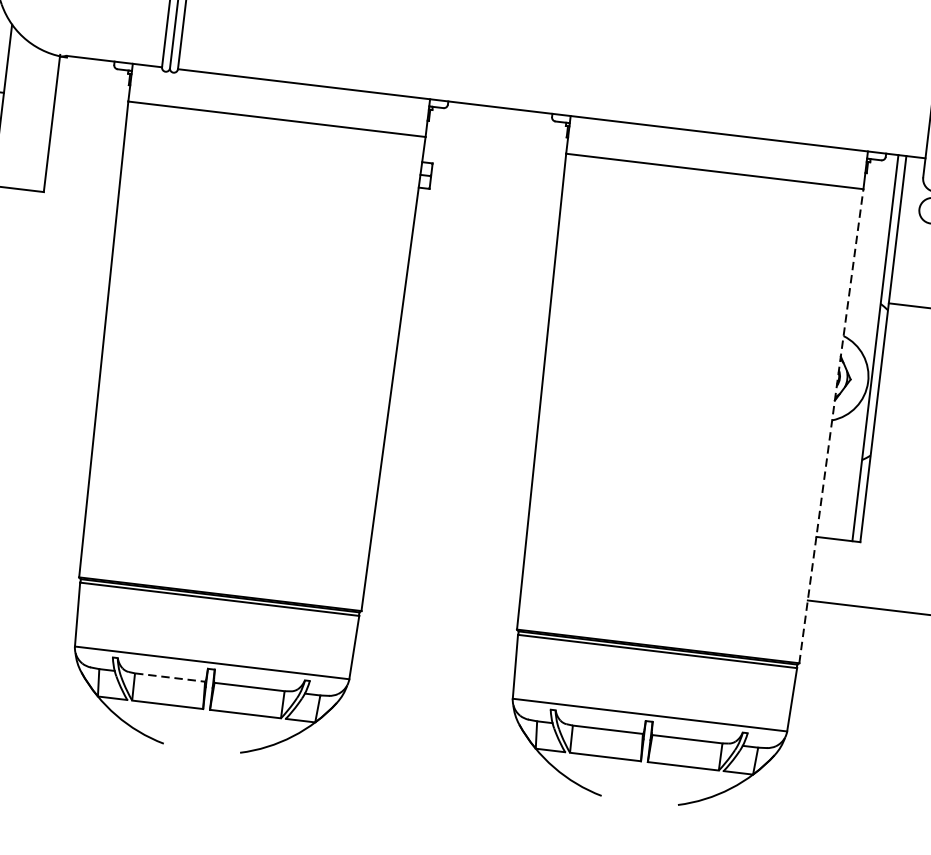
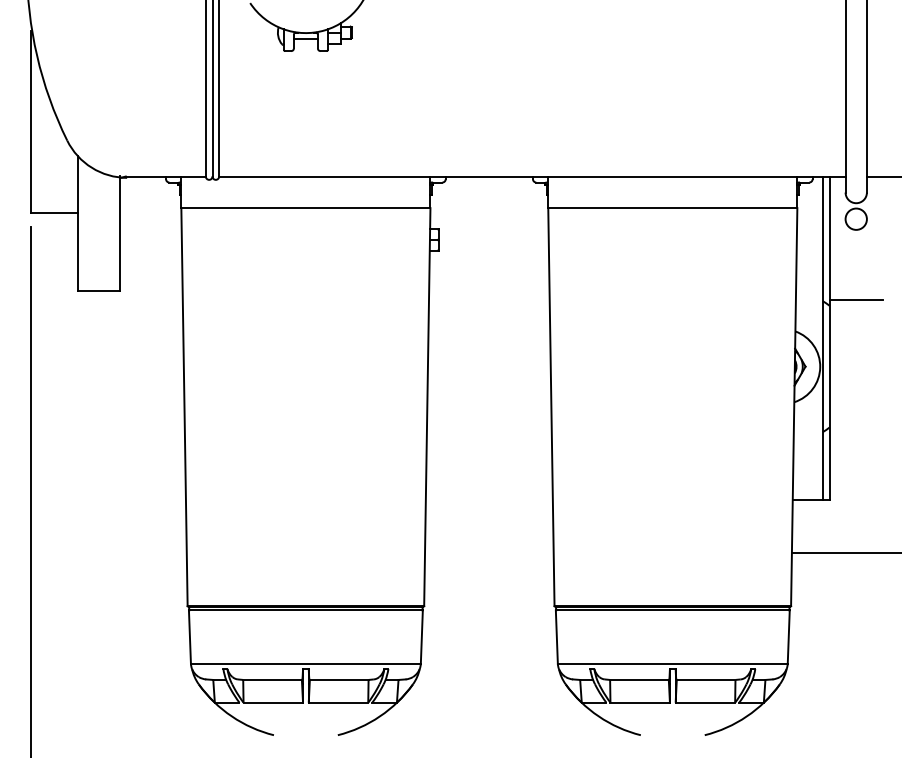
line: (831, 425) -> (794, 406), dashed -> solid
line: (171, 677) -> (273, 679), dashed -> solid

